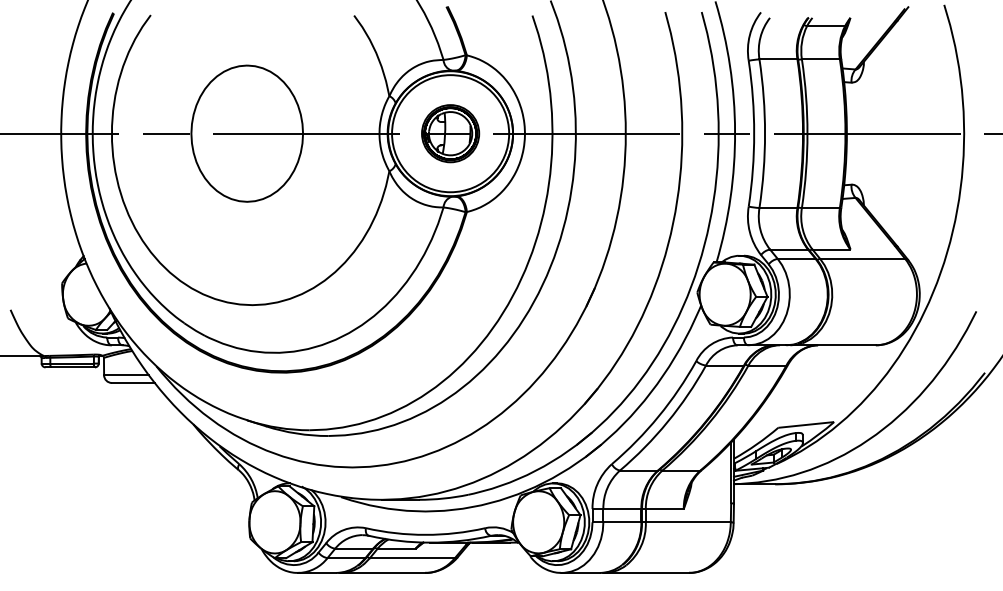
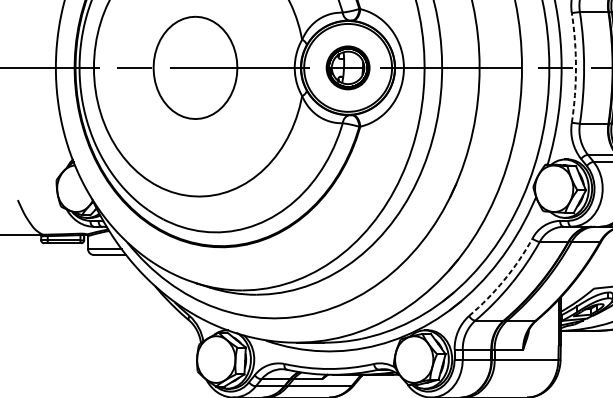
arc: (754, 133) -> (576, 67), solid -> dashed
arc: (658, 416) -> (504, 280), solid -> dashed

